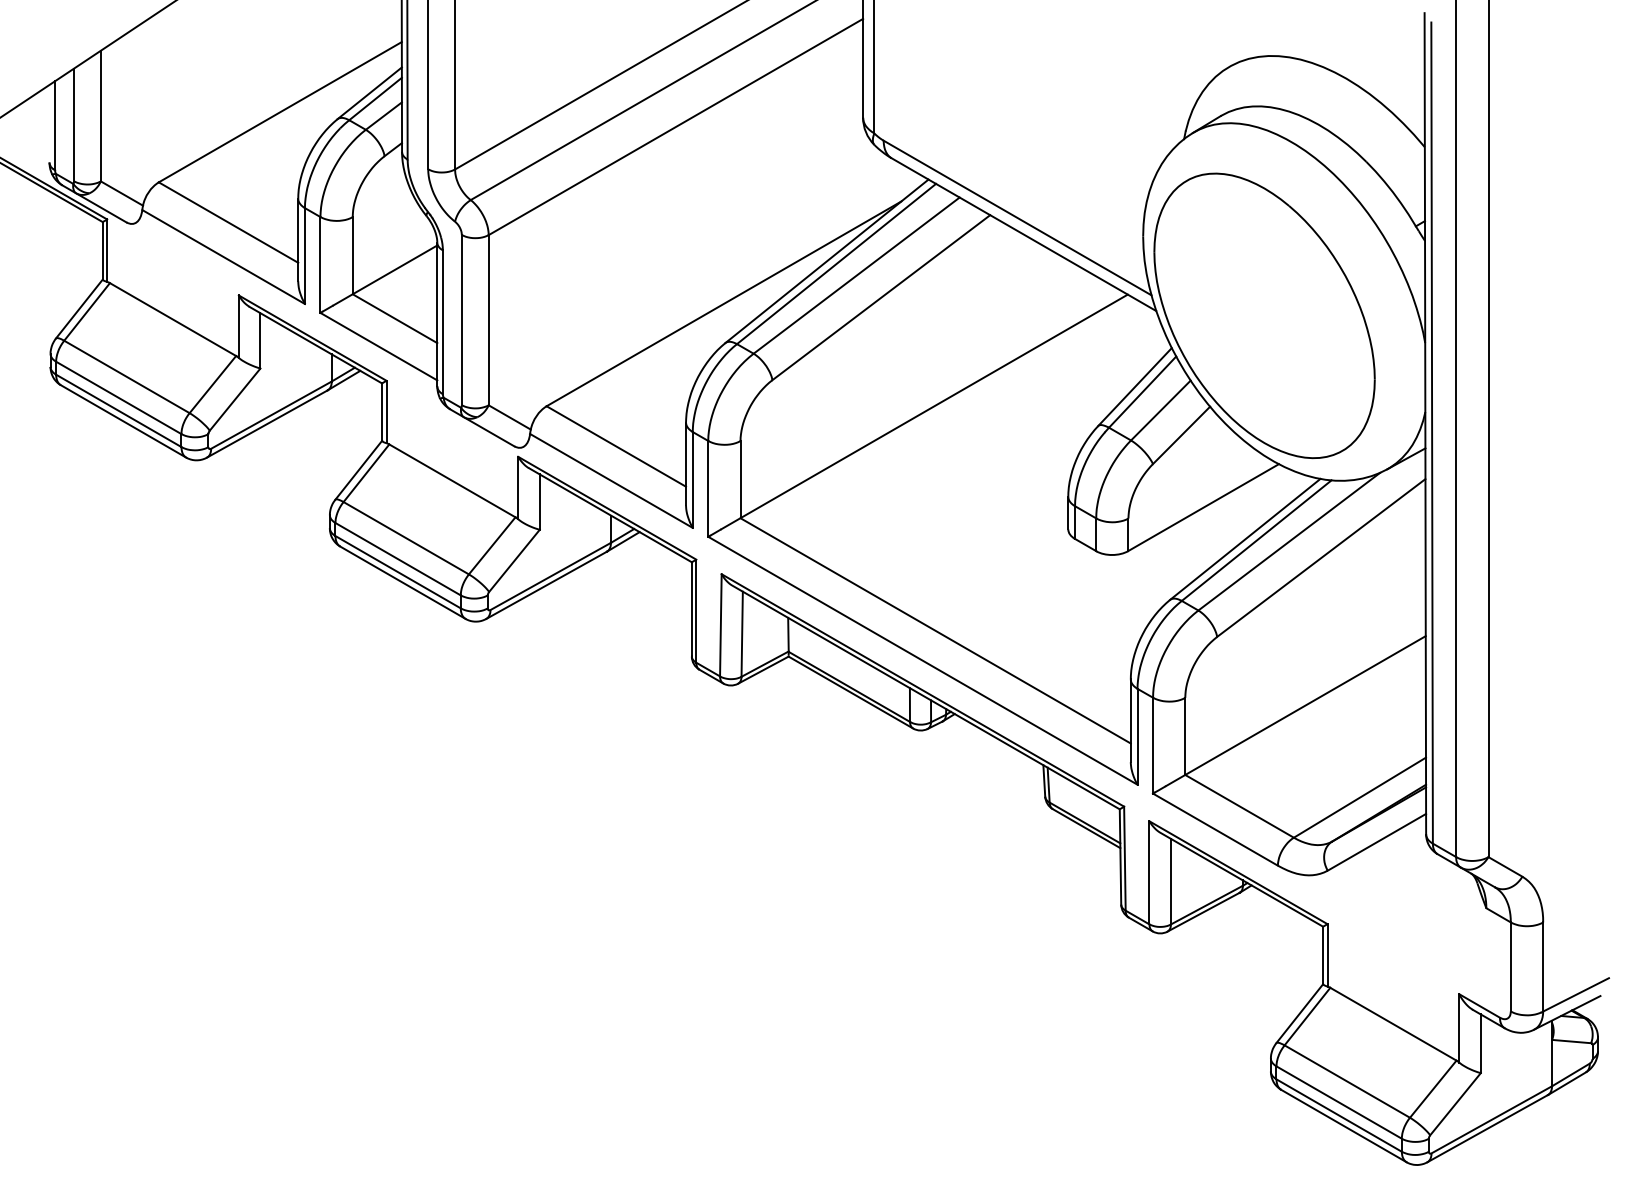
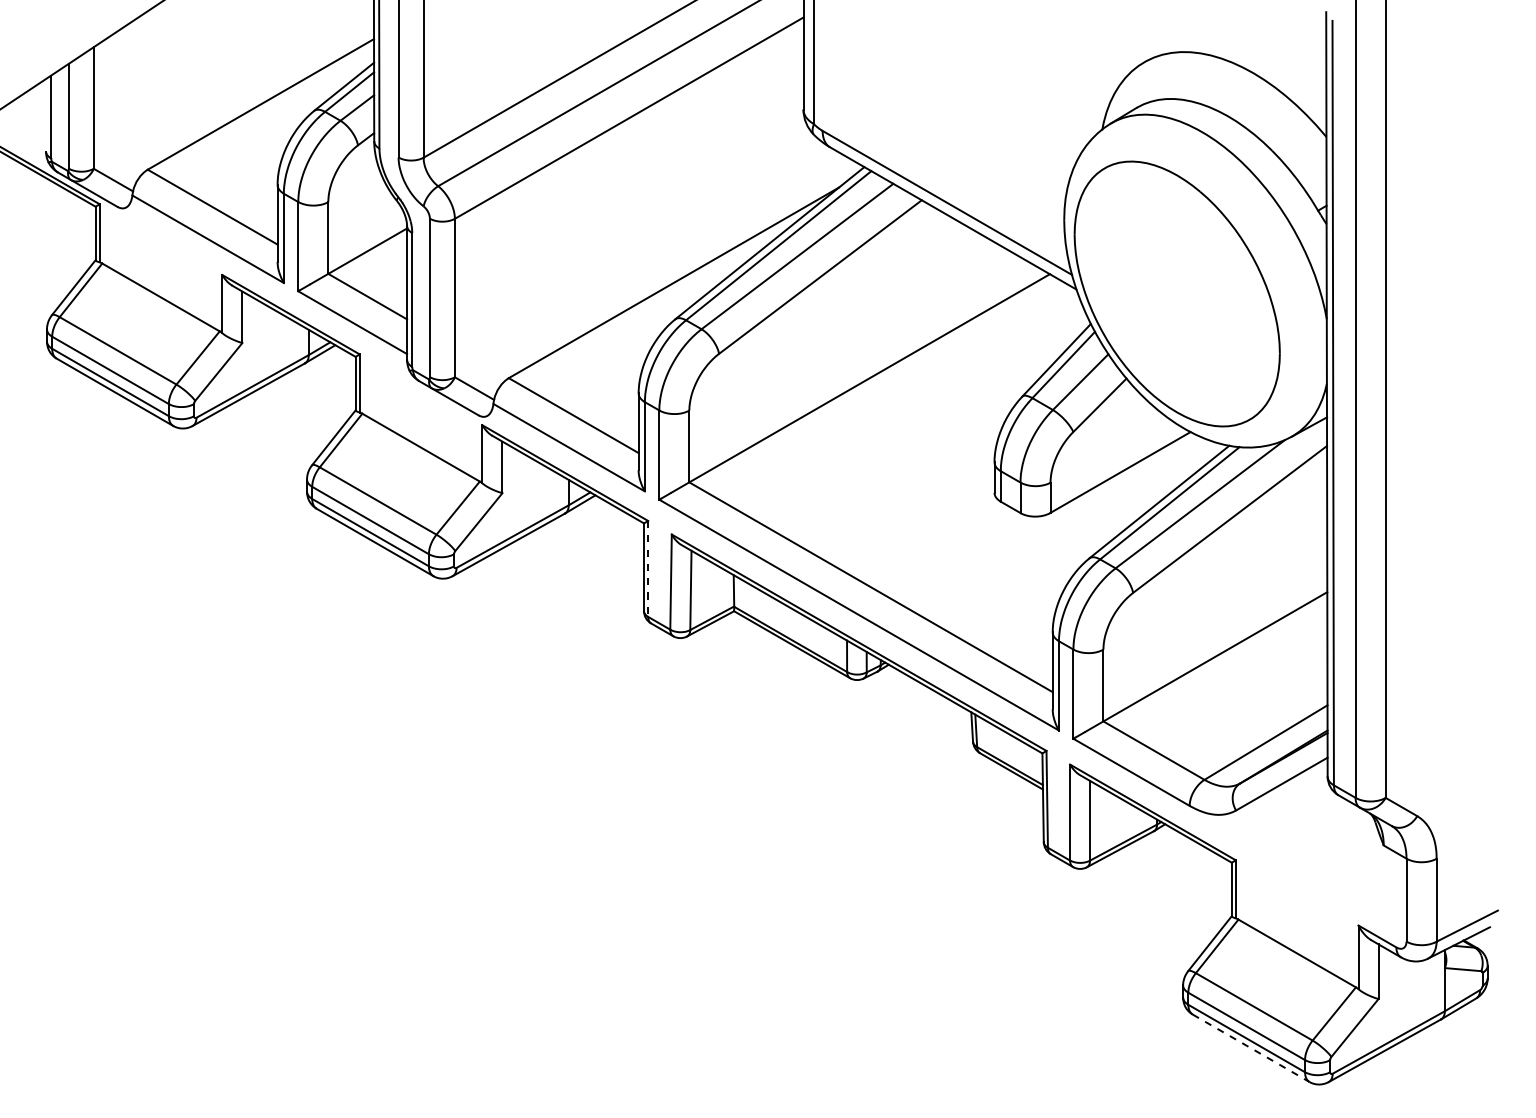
line: (696, 611) -> (648, 569), solid -> dashed
line: (1344, 1126) -> (1251, 1048), solid -> dashed

